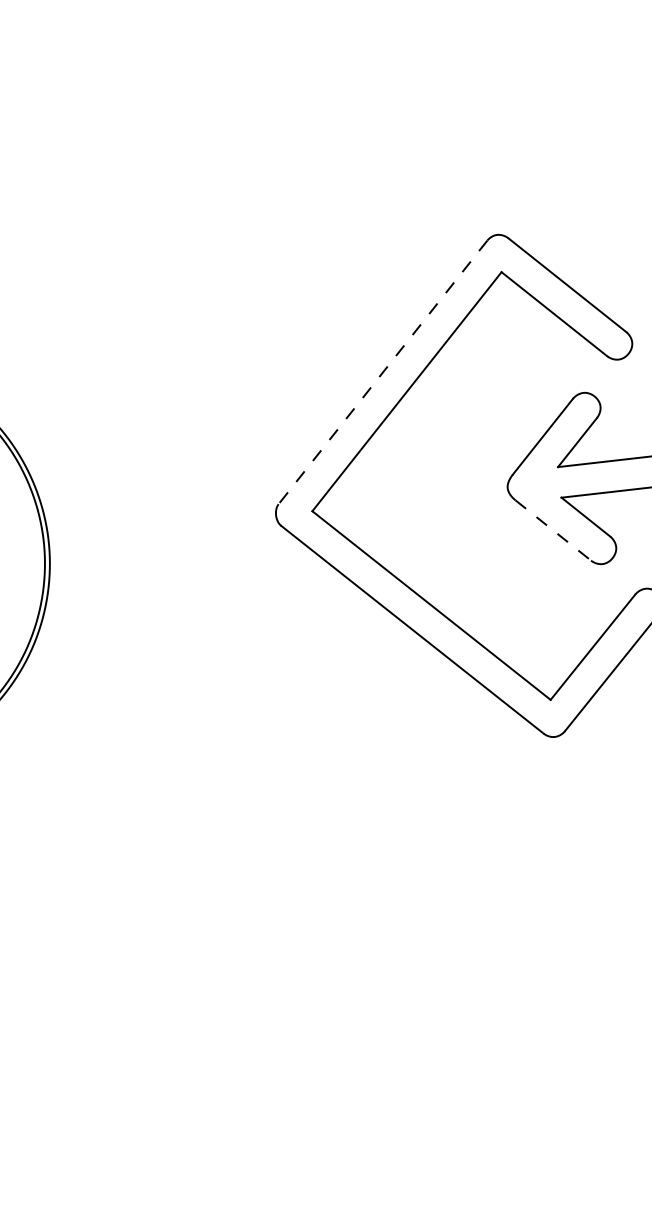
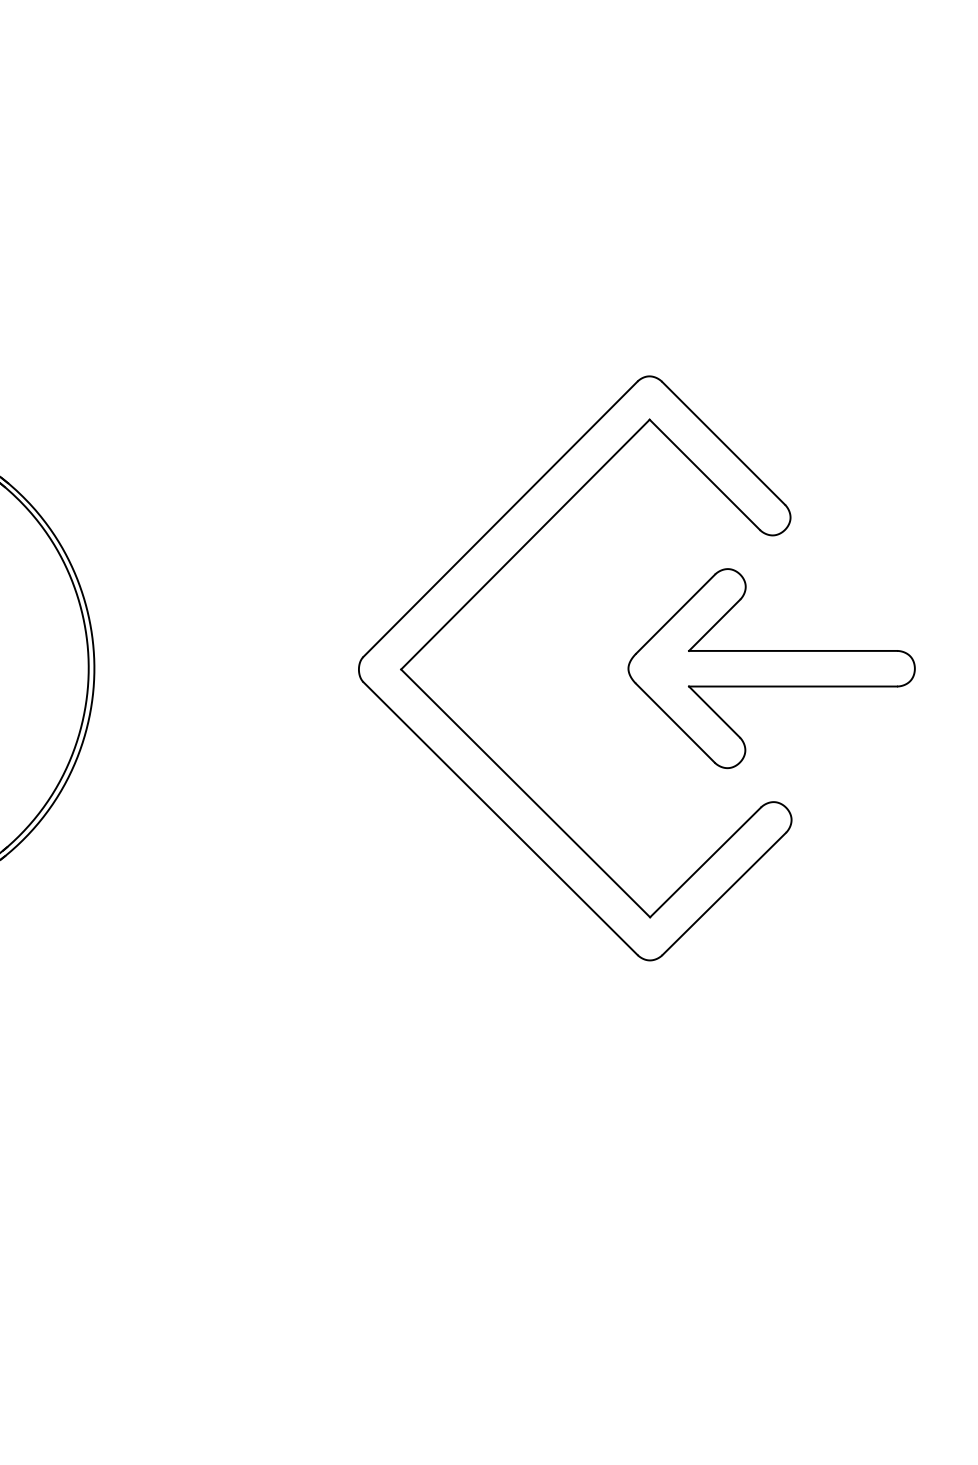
line: (383, 372) -> (500, 519), dashed -> solid
line: (553, 530) -> (675, 723), dashed -> solid

